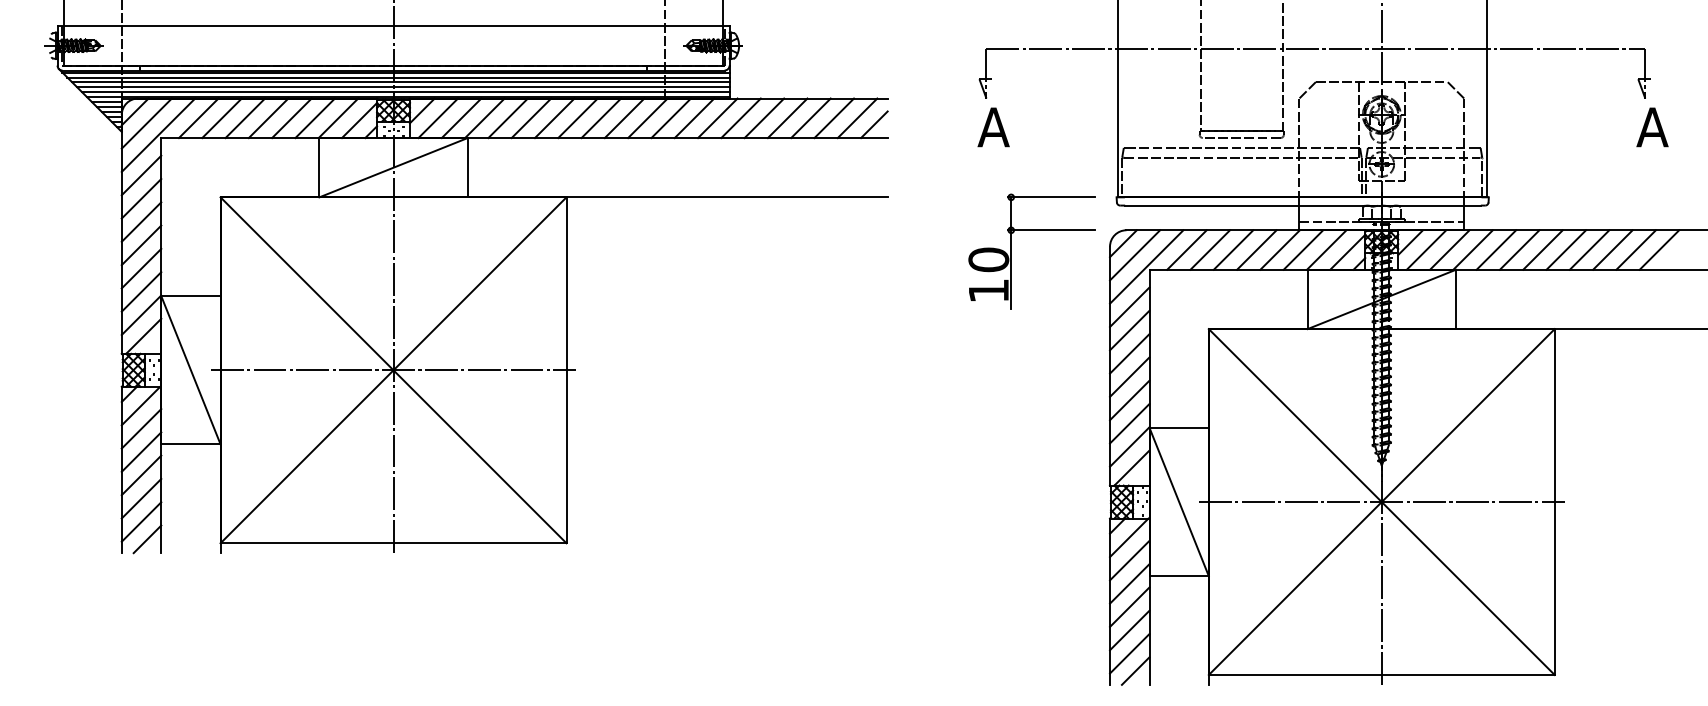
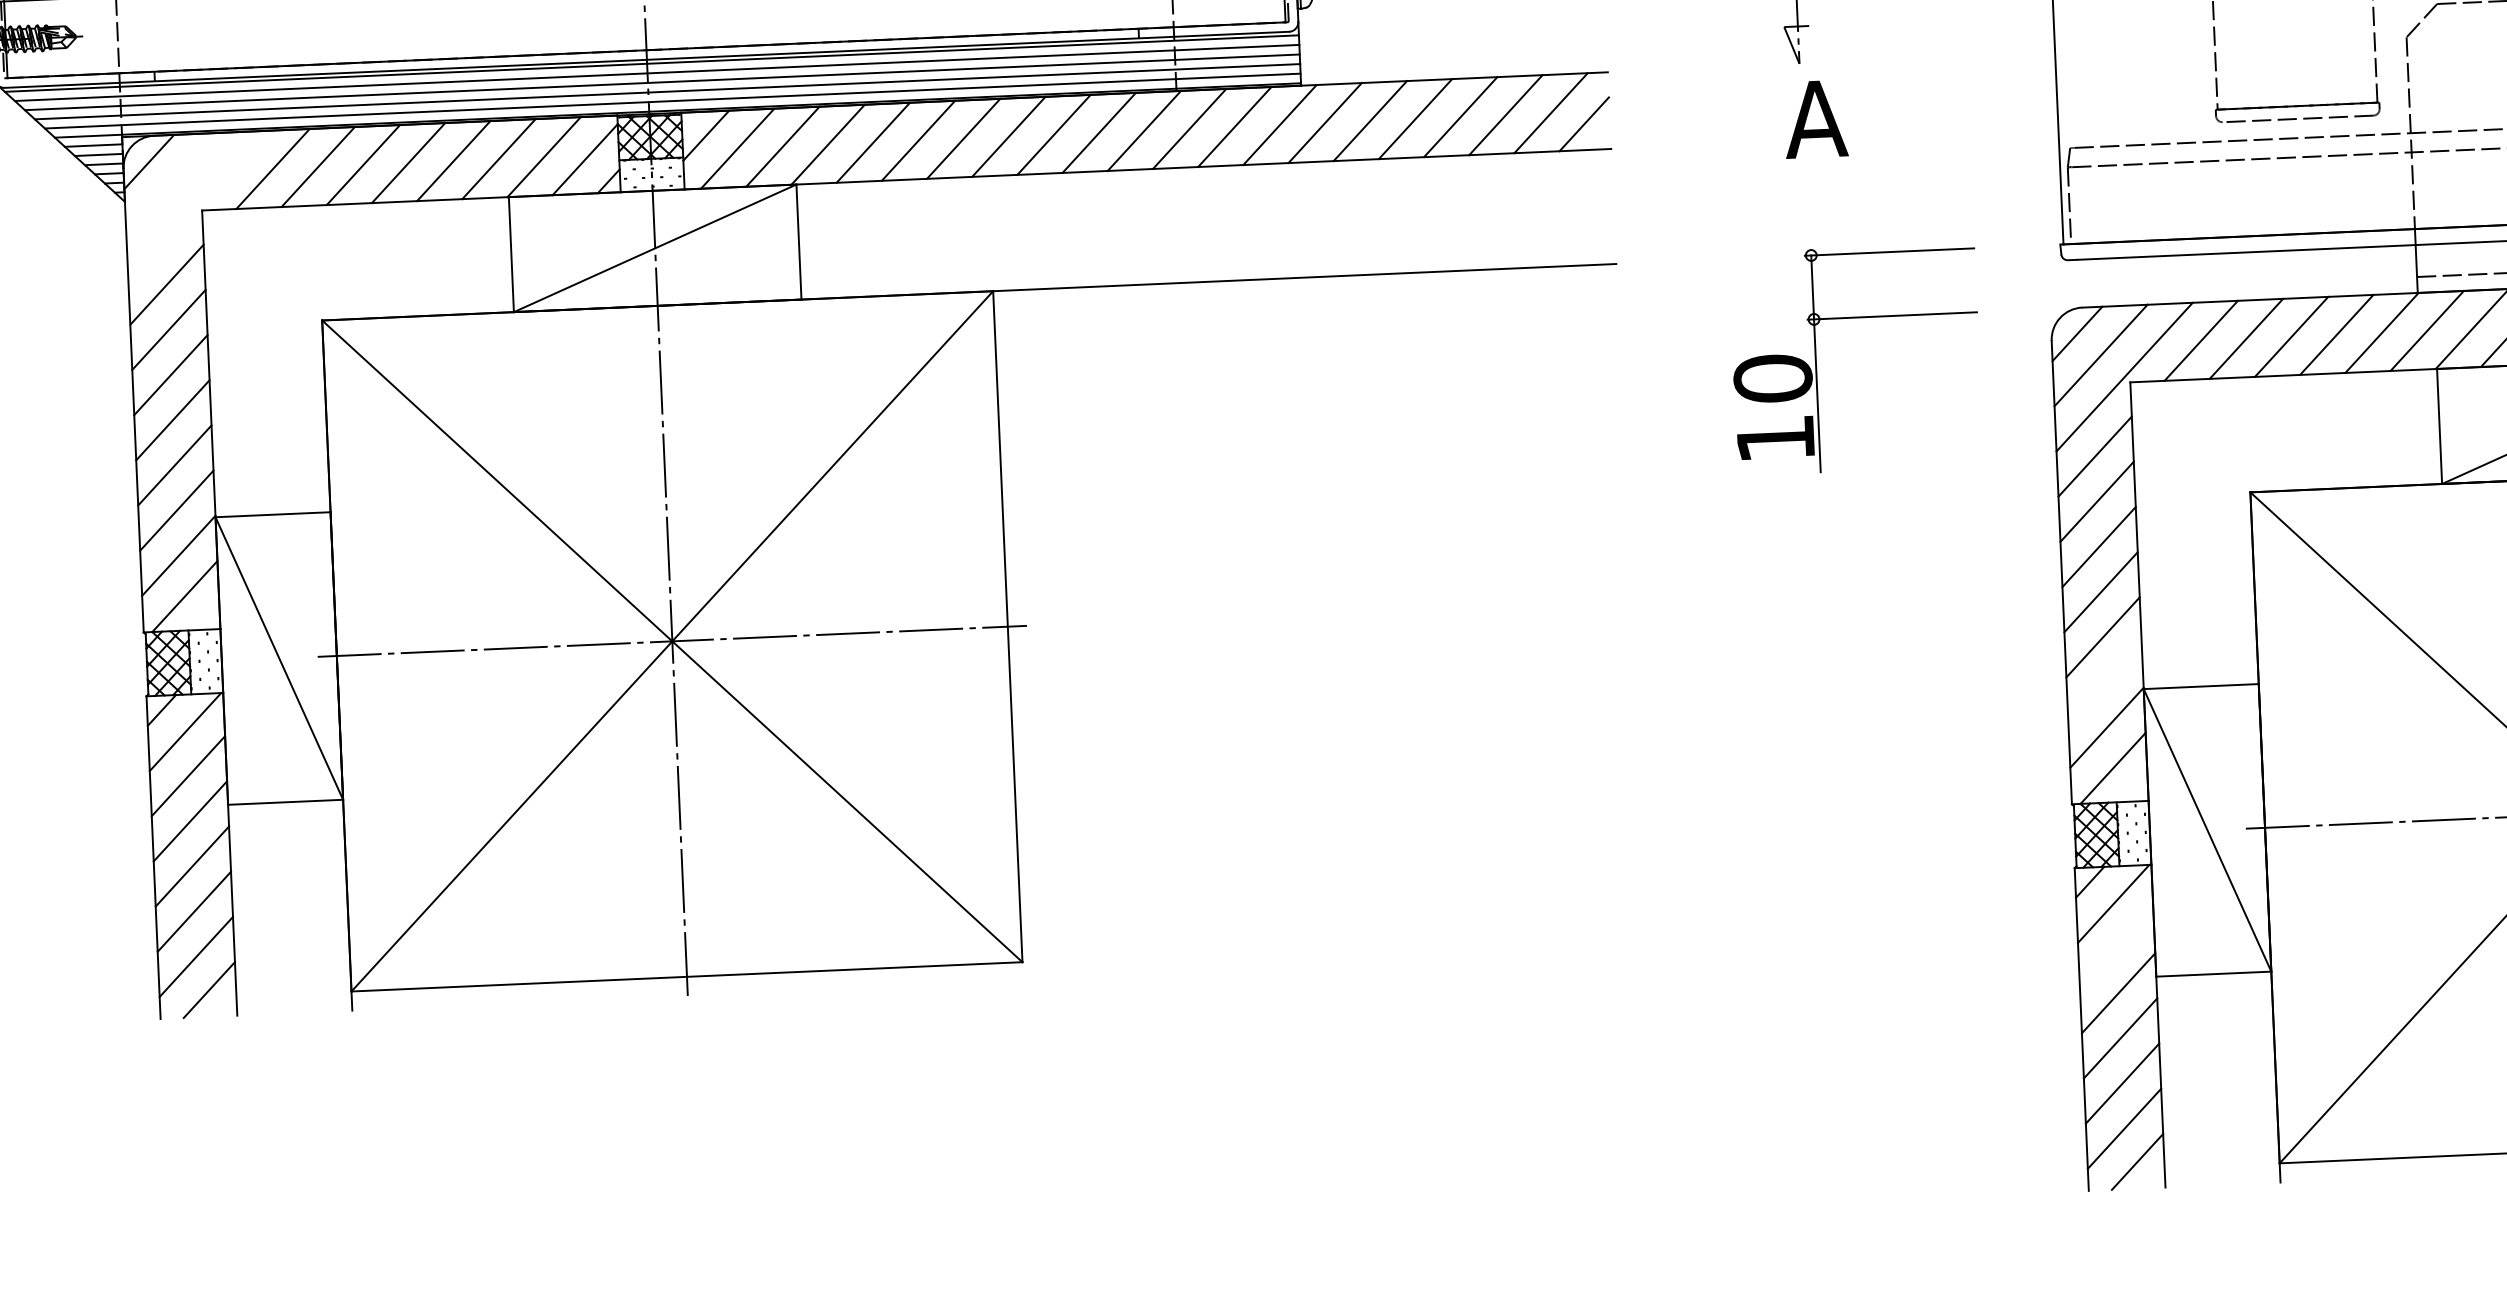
line: (146, 123) -> (172, 183), removed
line: (158, 134) -> (196, 203), removed
part: (1011, 251) -> (1816, 360), moved
line: (1129, 423) -> (2104, 682), removed
line: (1129, 560) -> (2116, 947), removed

